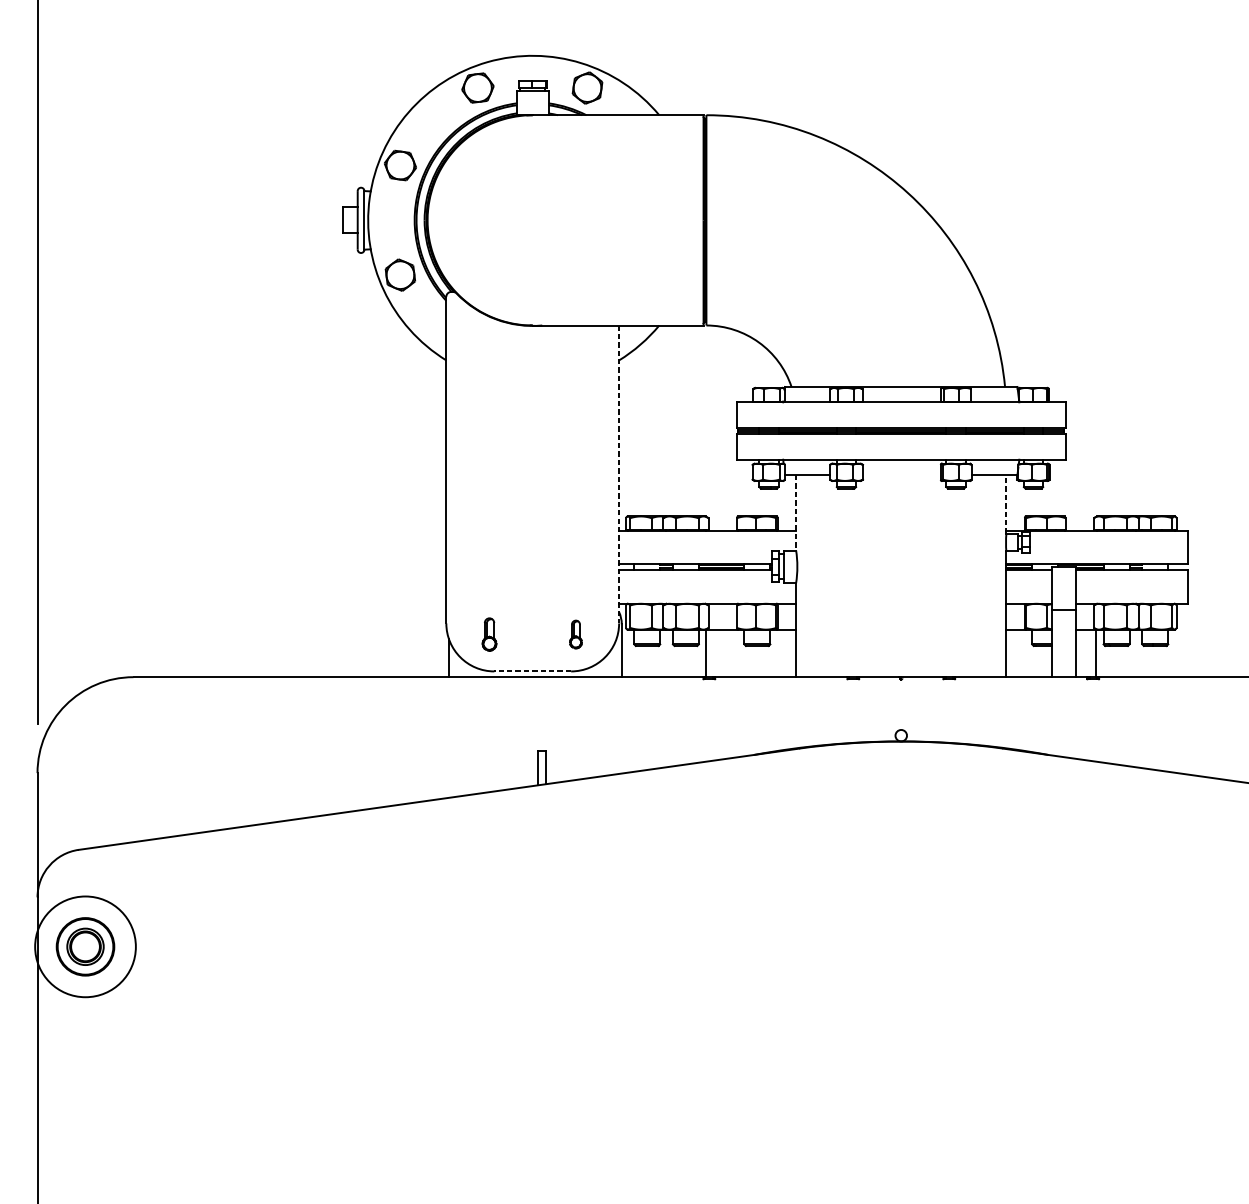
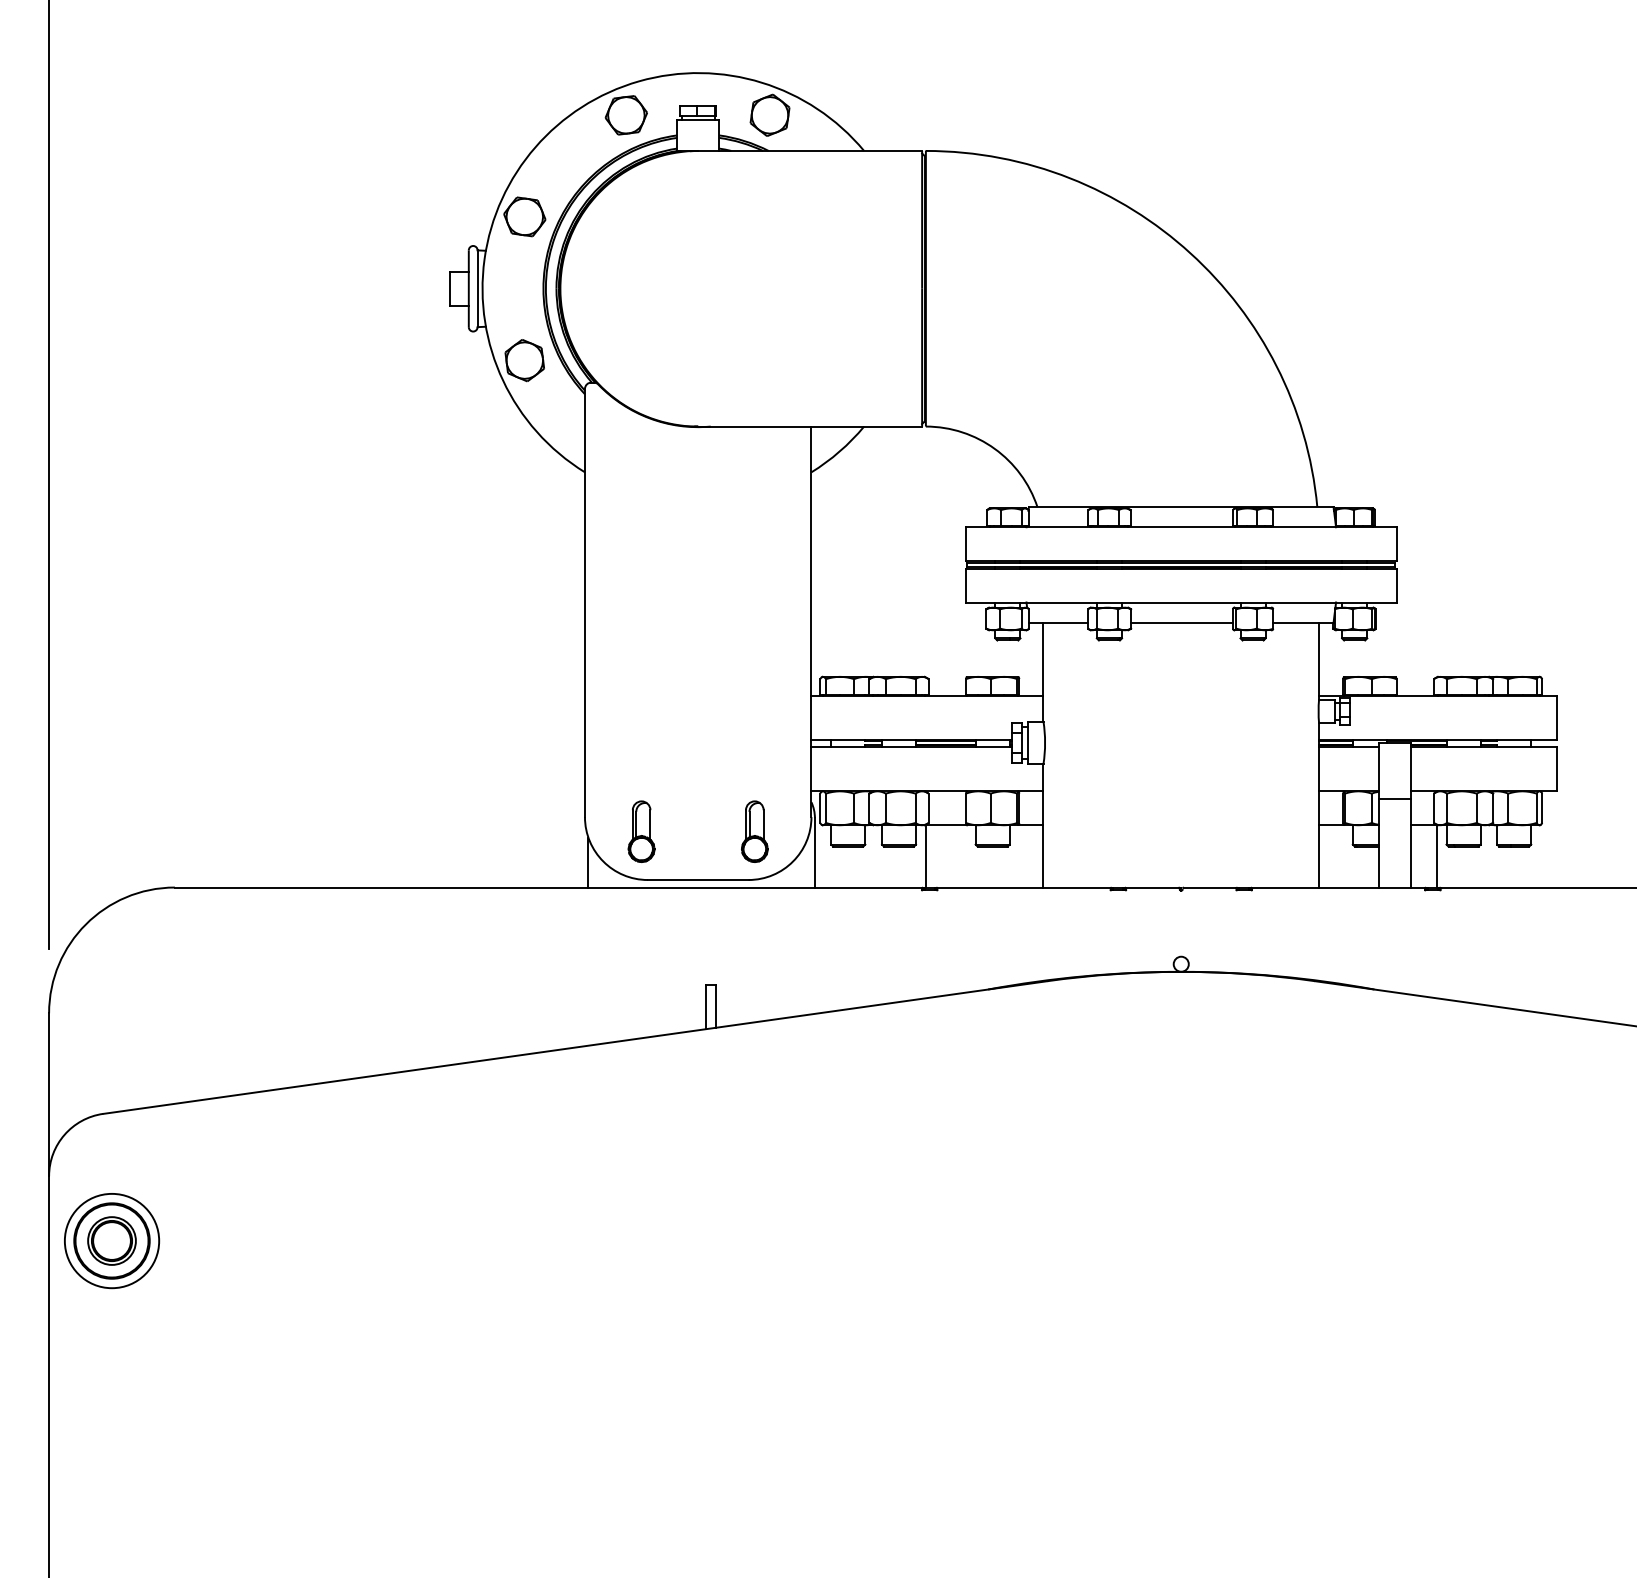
line: (619, 474) -> (811, 622), dashed -> solid
line: (901, 474) -> (1181, 622), added
line: (1006, 503) -> (1319, 660), dashed -> solid
line: (796, 513) -> (1043, 672), dashed -> solid
part: (489, 634) -> (641, 831), size x1.43
part: (575, 634) -> (754, 831), size x1.67
line: (532, 671) -> (697, 880), dashed -> solid
circle: (85, 946) -> (111, 1240), size x0.71

